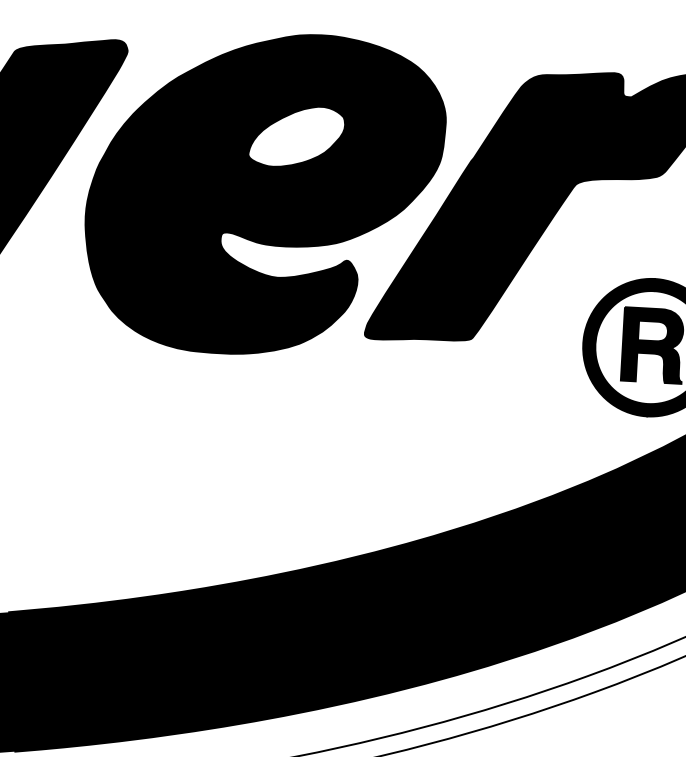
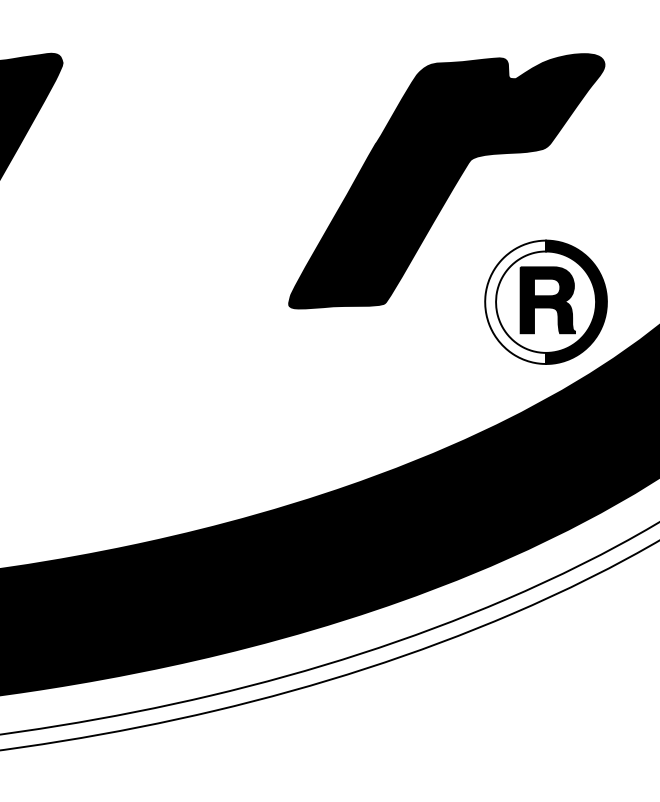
part: (263, 193) -> (191, 183), removed
fill: (617, 346) -> (515, 302), removed

